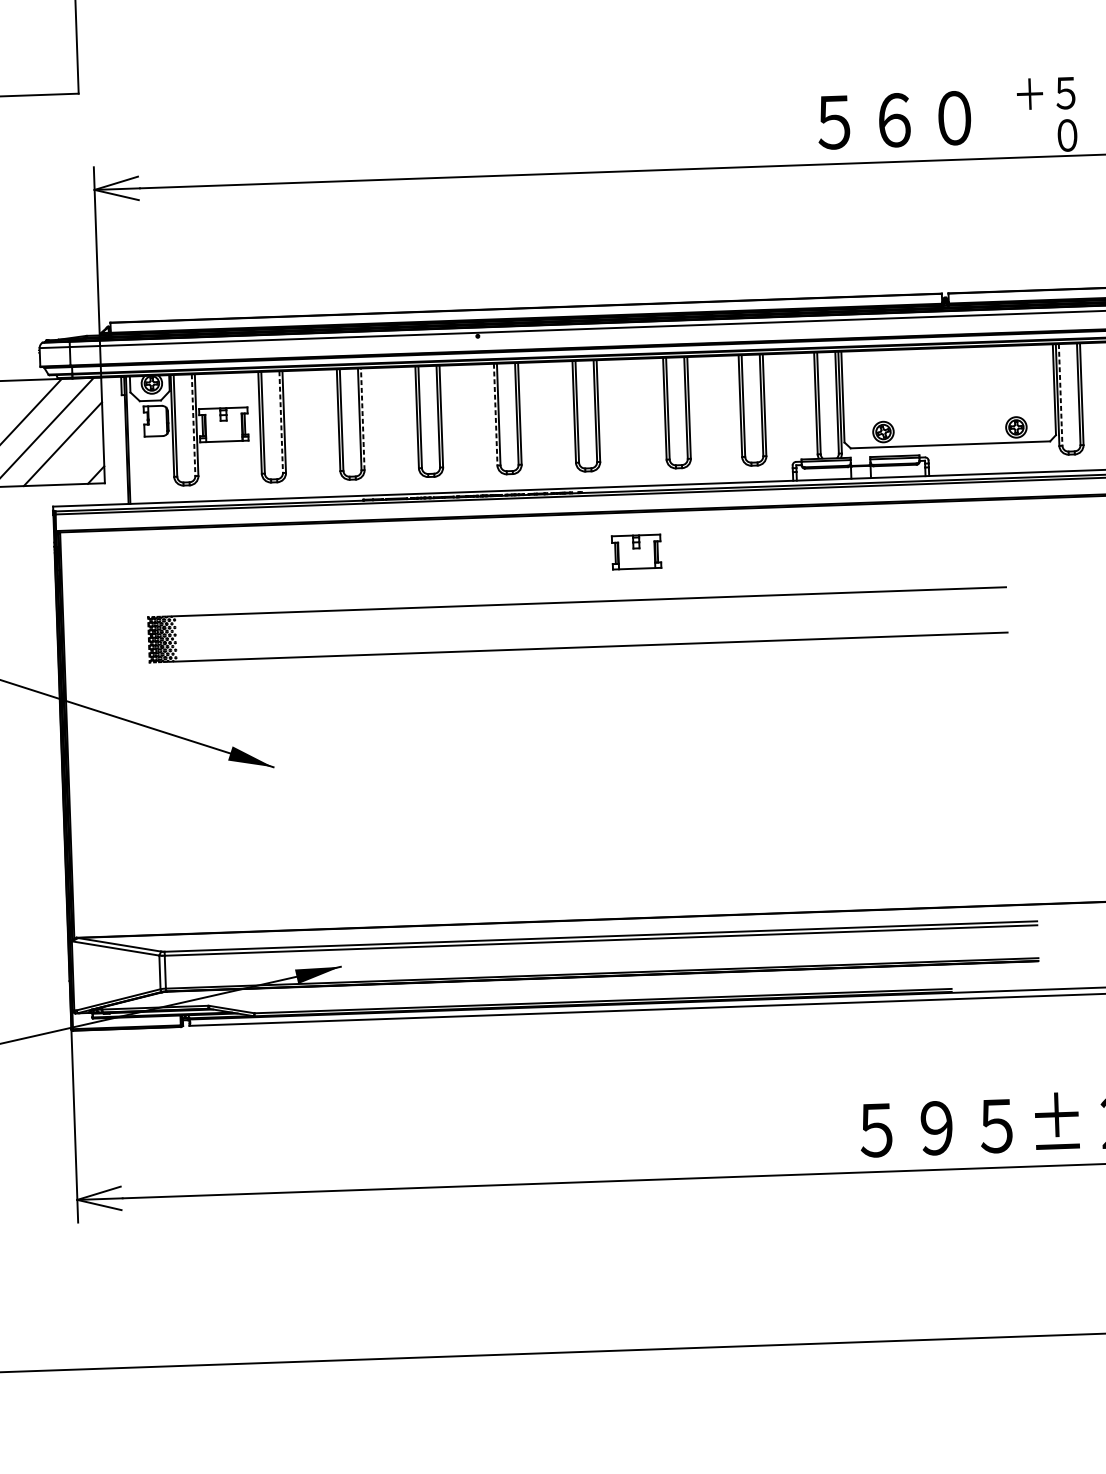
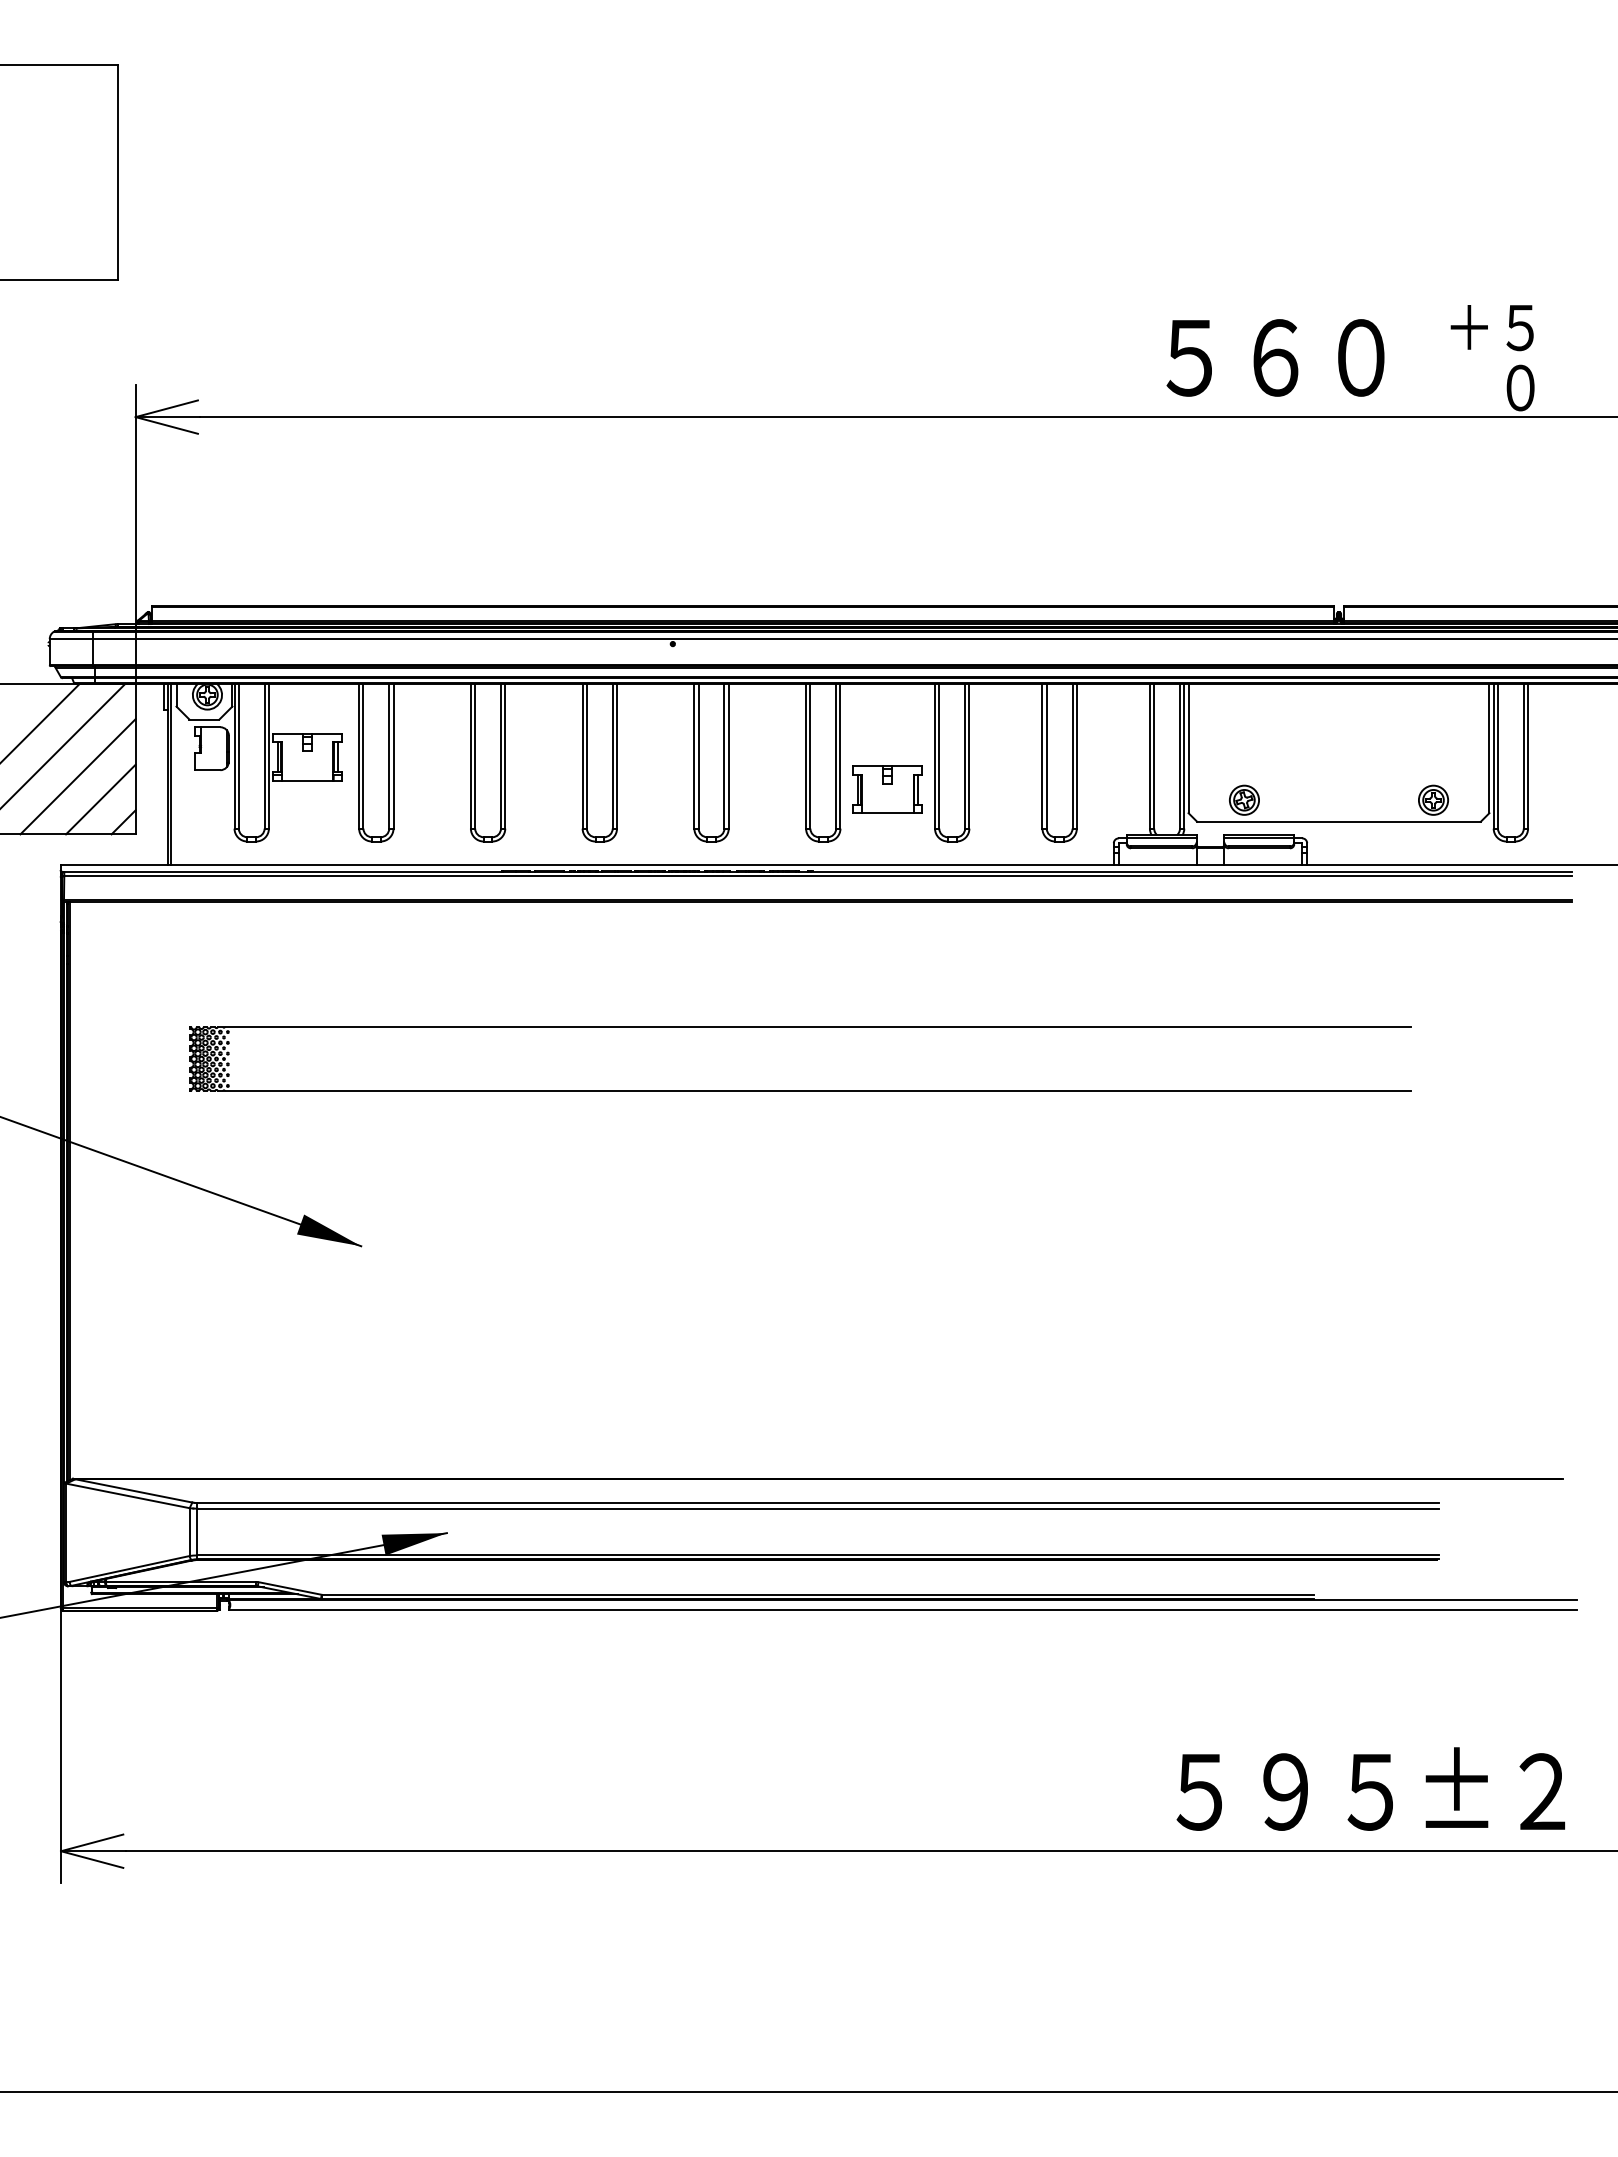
line: (1060, 395) -> (1498, 756), dashed -> solid
line: (495, 414) -> (694, 756), dashed -> solid
line: (362, 418) -> (505, 755), dashed -> solid
line: (281, 422) -> (389, 756), dashed -> solid
line: (193, 425) -> (264, 756), dashed -> solid
line: (79, 459) -> (100, 799), added
part: (636, 552) -> (887, 789), moved

